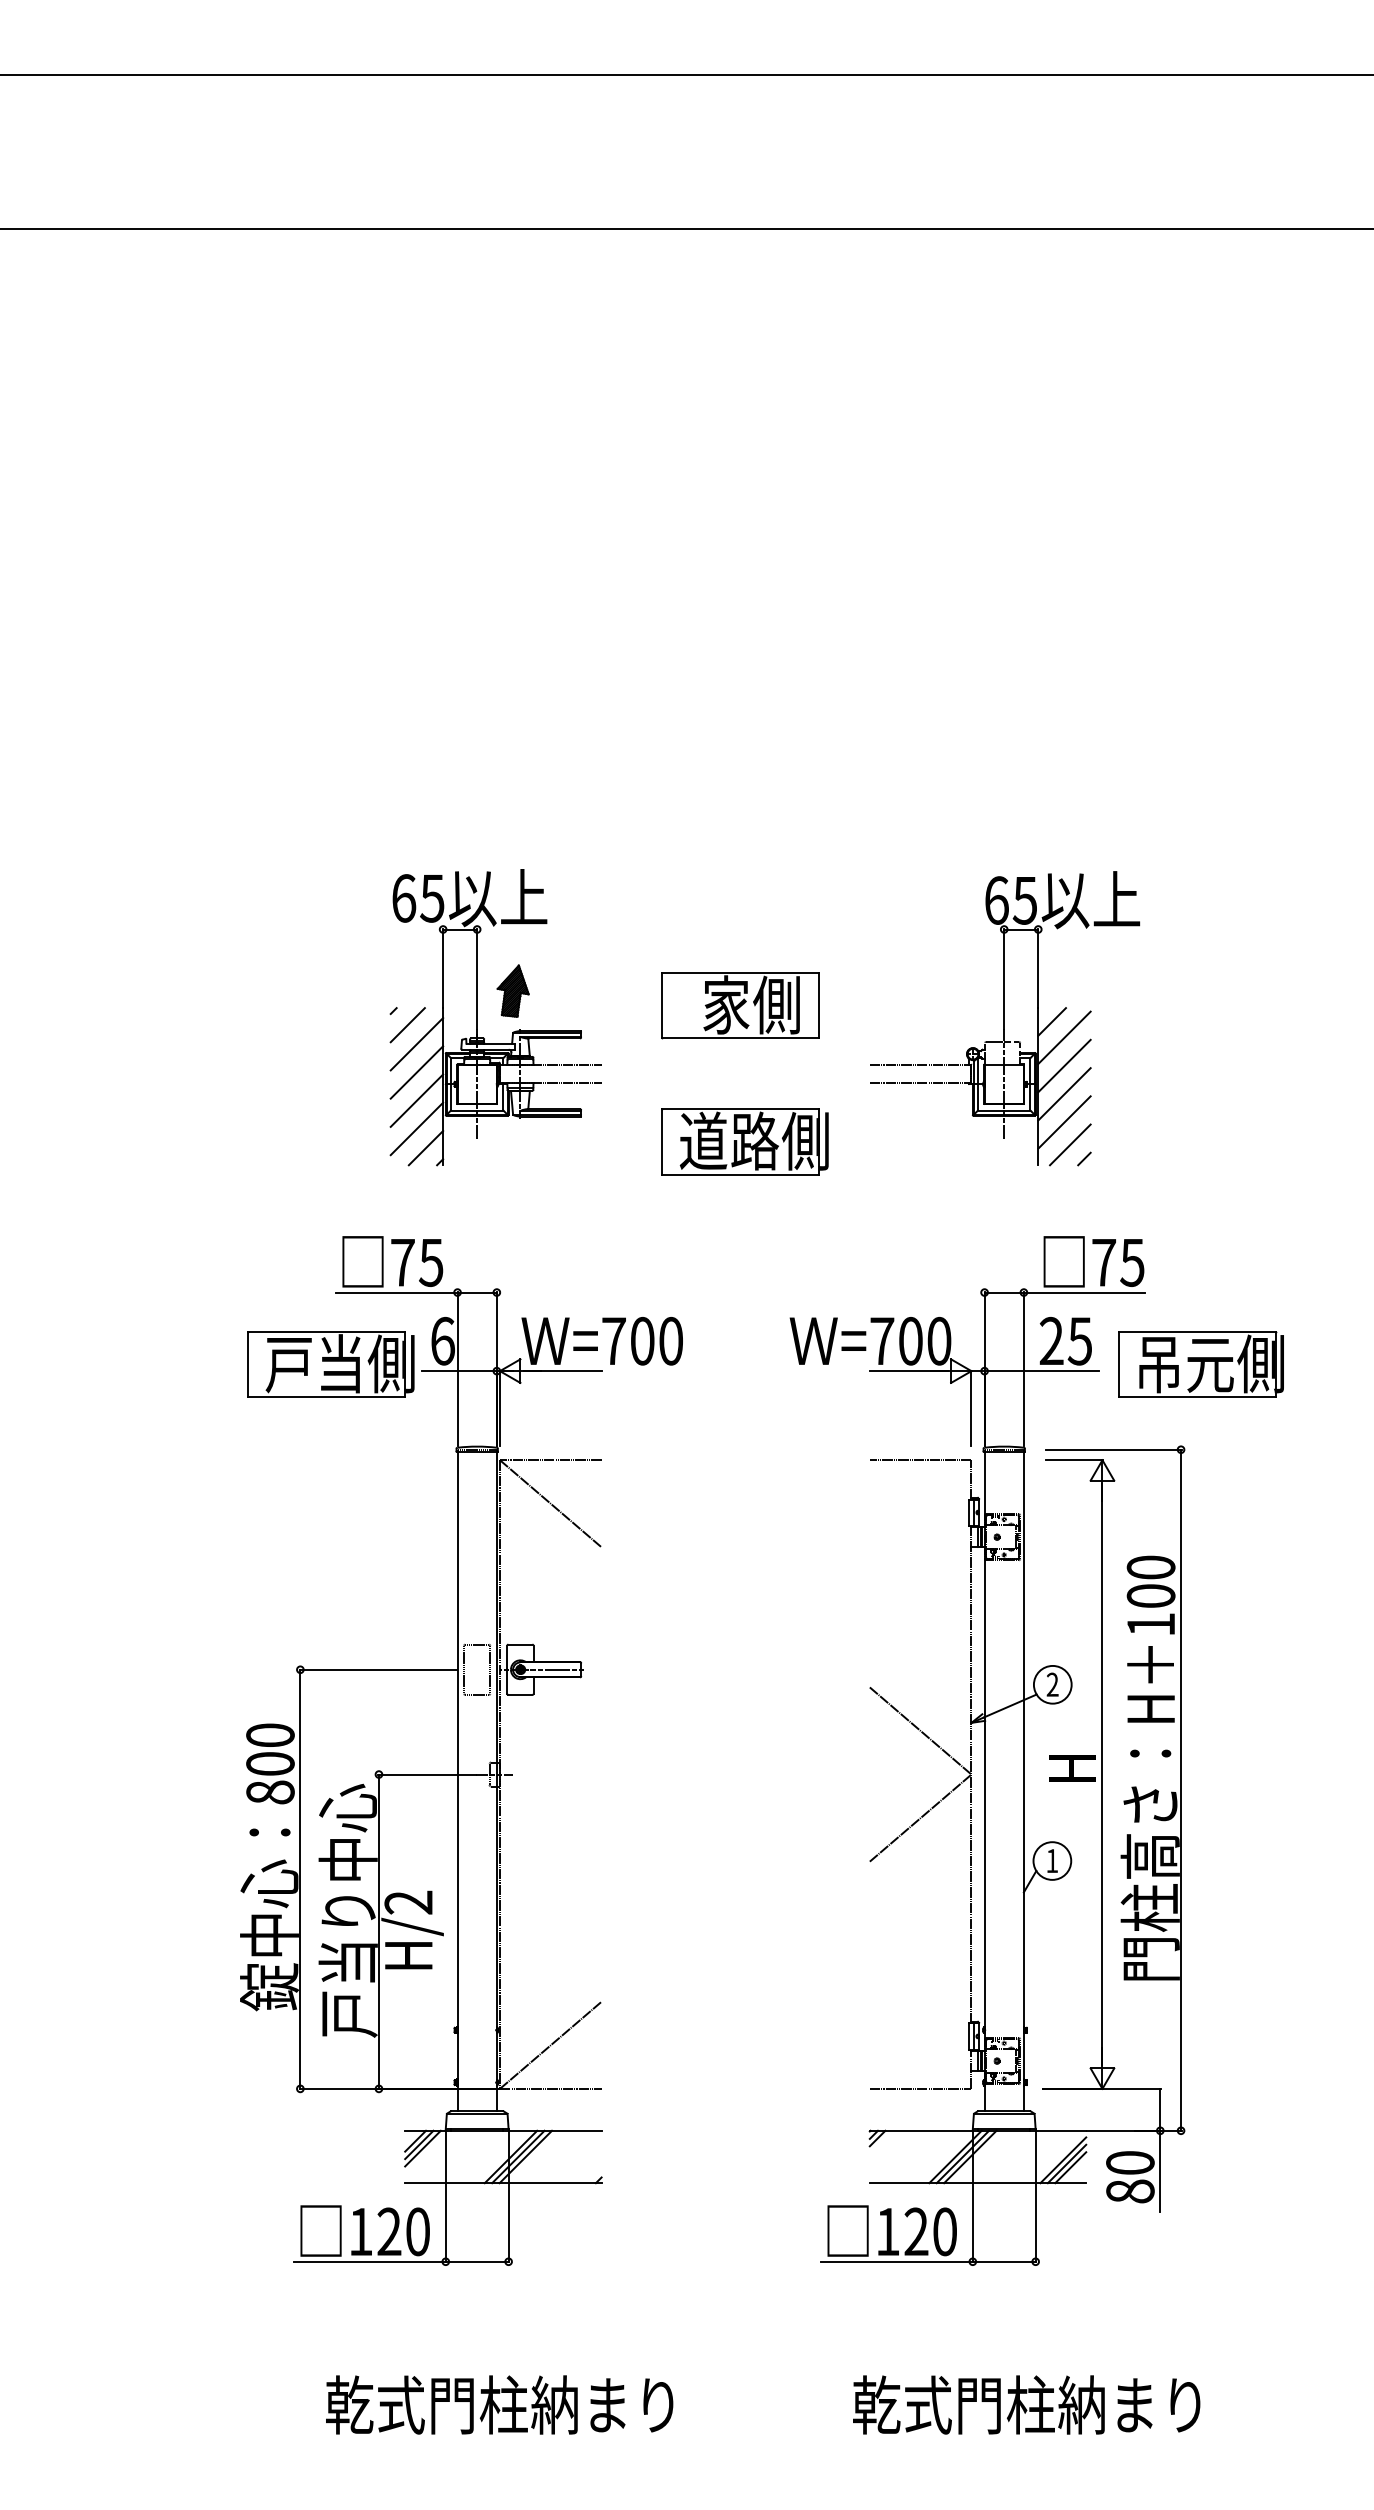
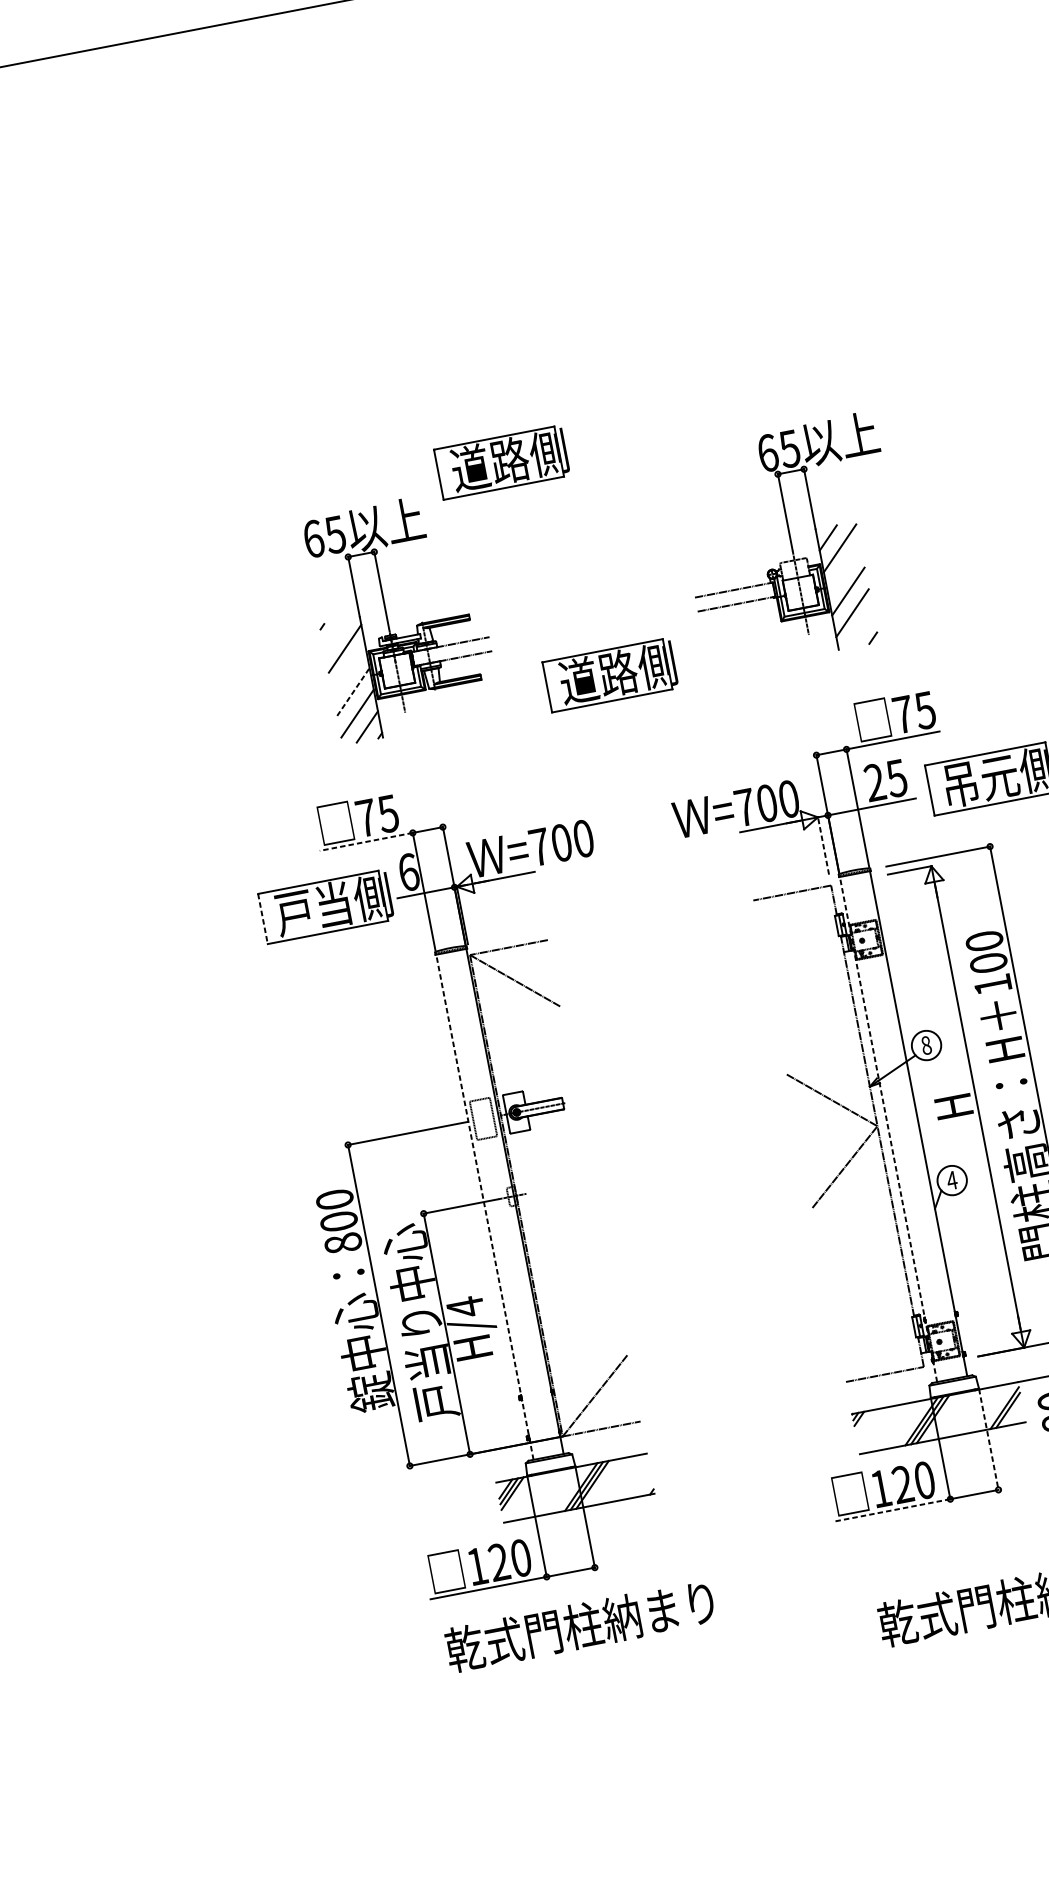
part: (659, 847) -> (501, 462), added
part: (512, 990) -> (410, 593), removed
part: (740, 1005) -> (587, 571), removed
line: (407, 1025) -> (335, 635), removed
line: (1064, 1065) -> (844, 569), removed
line: (416, 1072) -> (348, 670), removed
line: (417, 1100) -> (353, 691), solid -> dashed
line: (1070, 1144) -> (860, 629), removed
line: (396, 1292) -> (366, 841), solid -> dashed
line: (247, 1364) -> (262, 918), solid -> dashed
line: (971, 1408) -> (823, 845), solid -> dashed
text: (1052, 1684) -> (926, 1045), 2 -> 8
line: (457, 1781) -> (484, 1207), solid -> dashed
line: (984, 1781) -> (888, 1129), solid -> dashed
text: (1051, 1860) -> (951, 1180), 1 -> 4
text: (408, 1902) -> (465, 1307), H/2 -> H/4
line: (1070, 2167) -> (1011, 1412), removed
line: (1035, 2196) -> (988, 1439), solid -> dashed
line: (896, 2261) -> (891, 1510), solid -> dashed
text: (499, 2404) -> (579, 1625), moved

